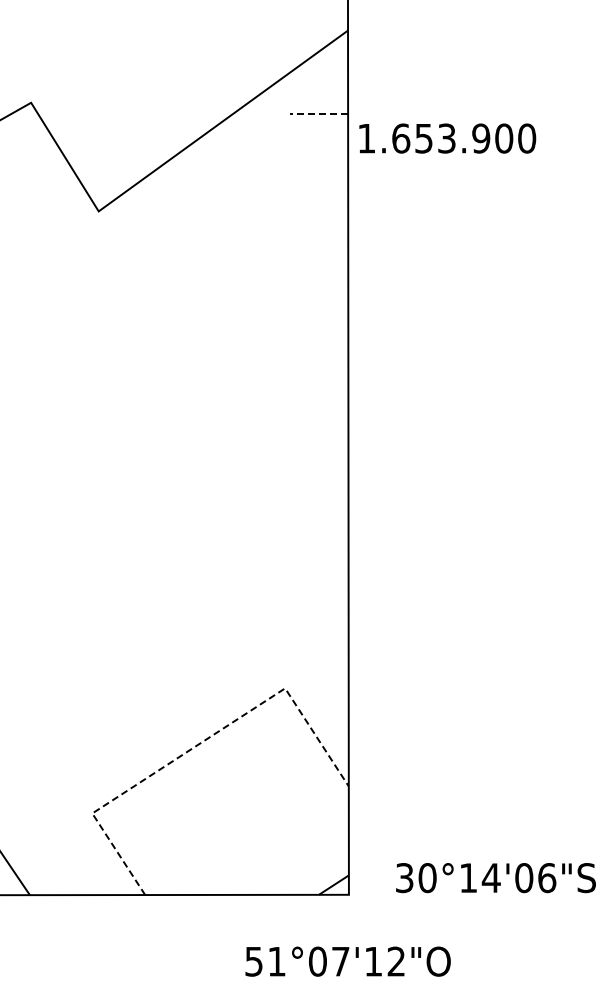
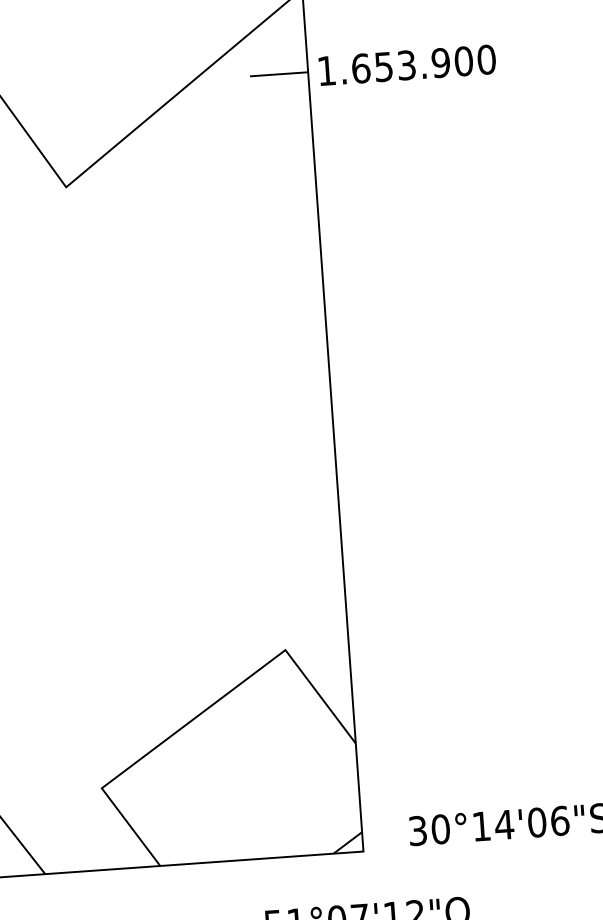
line: (318, 113) -> (278, 74), dashed -> solid
text: (447, 138) -> (407, 65), moved
line: (197, 745) -> (201, 713), dashed -> solid

